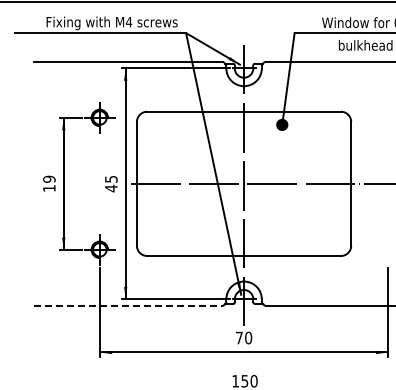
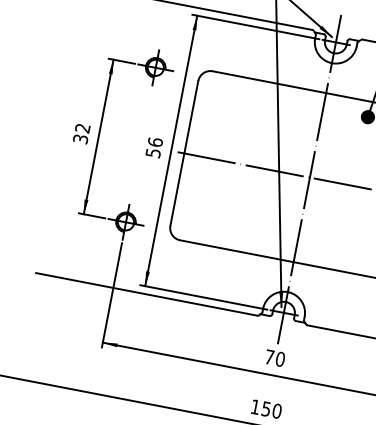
text: (49, 183) -> (81, 133), 19 -> 32
text: (111, 183) -> (154, 147), 45 -> 56
line: (128, 305) -> (147, 294), dashed -> solid

